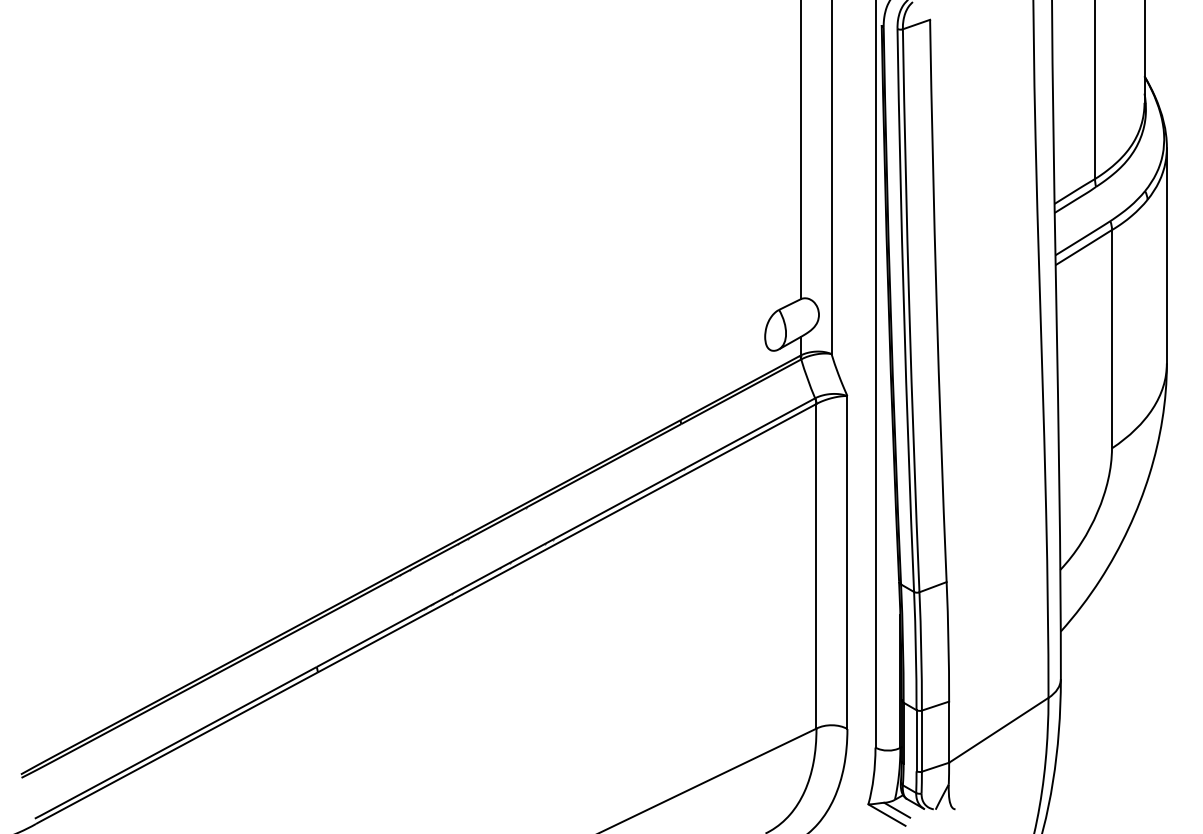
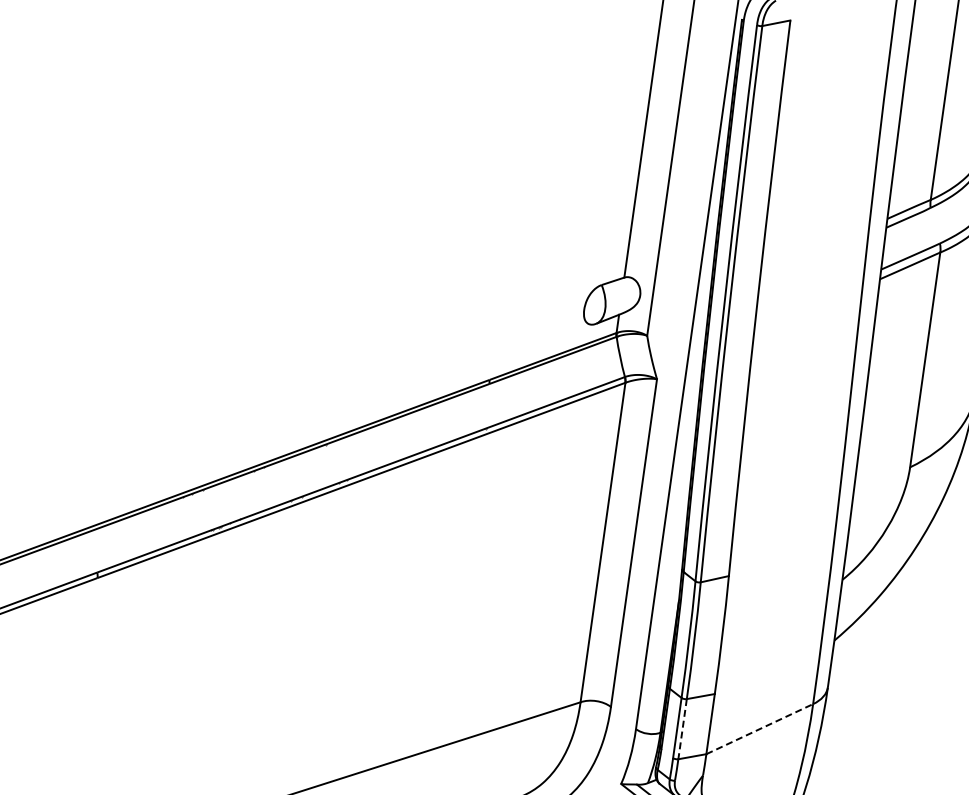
line: (999, 730) -> (760, 729), solid -> dashed
line: (921, 741) -> (682, 729), solid -> dashed

